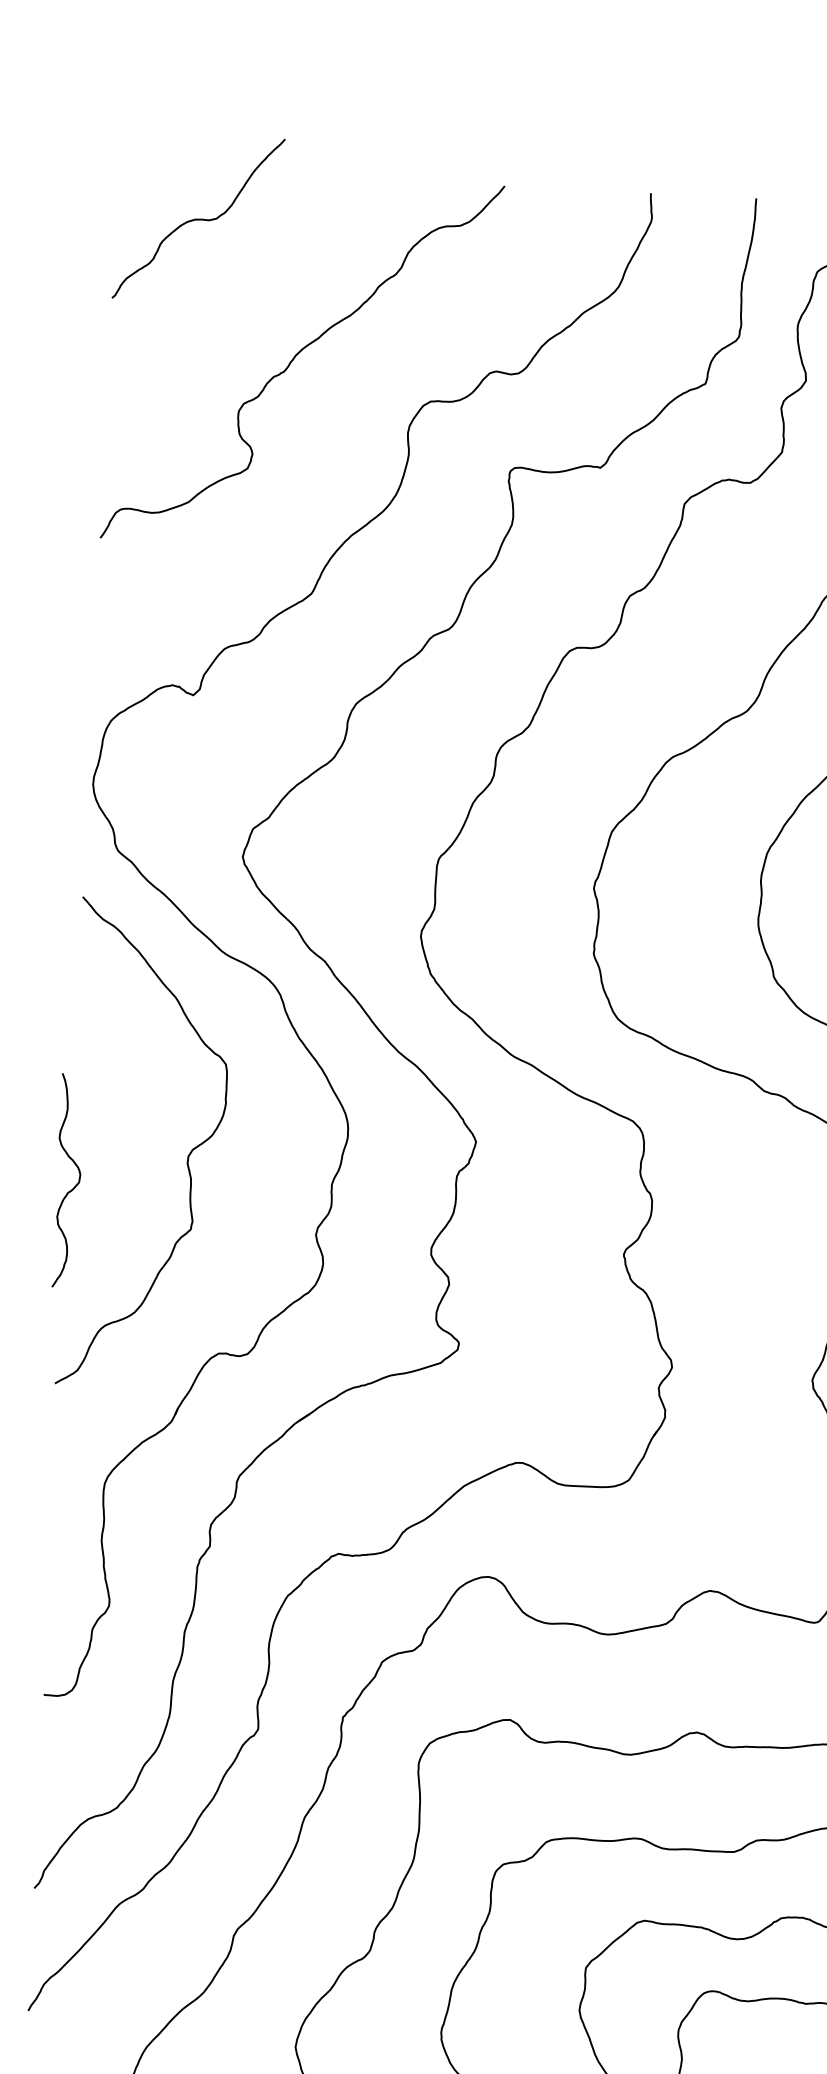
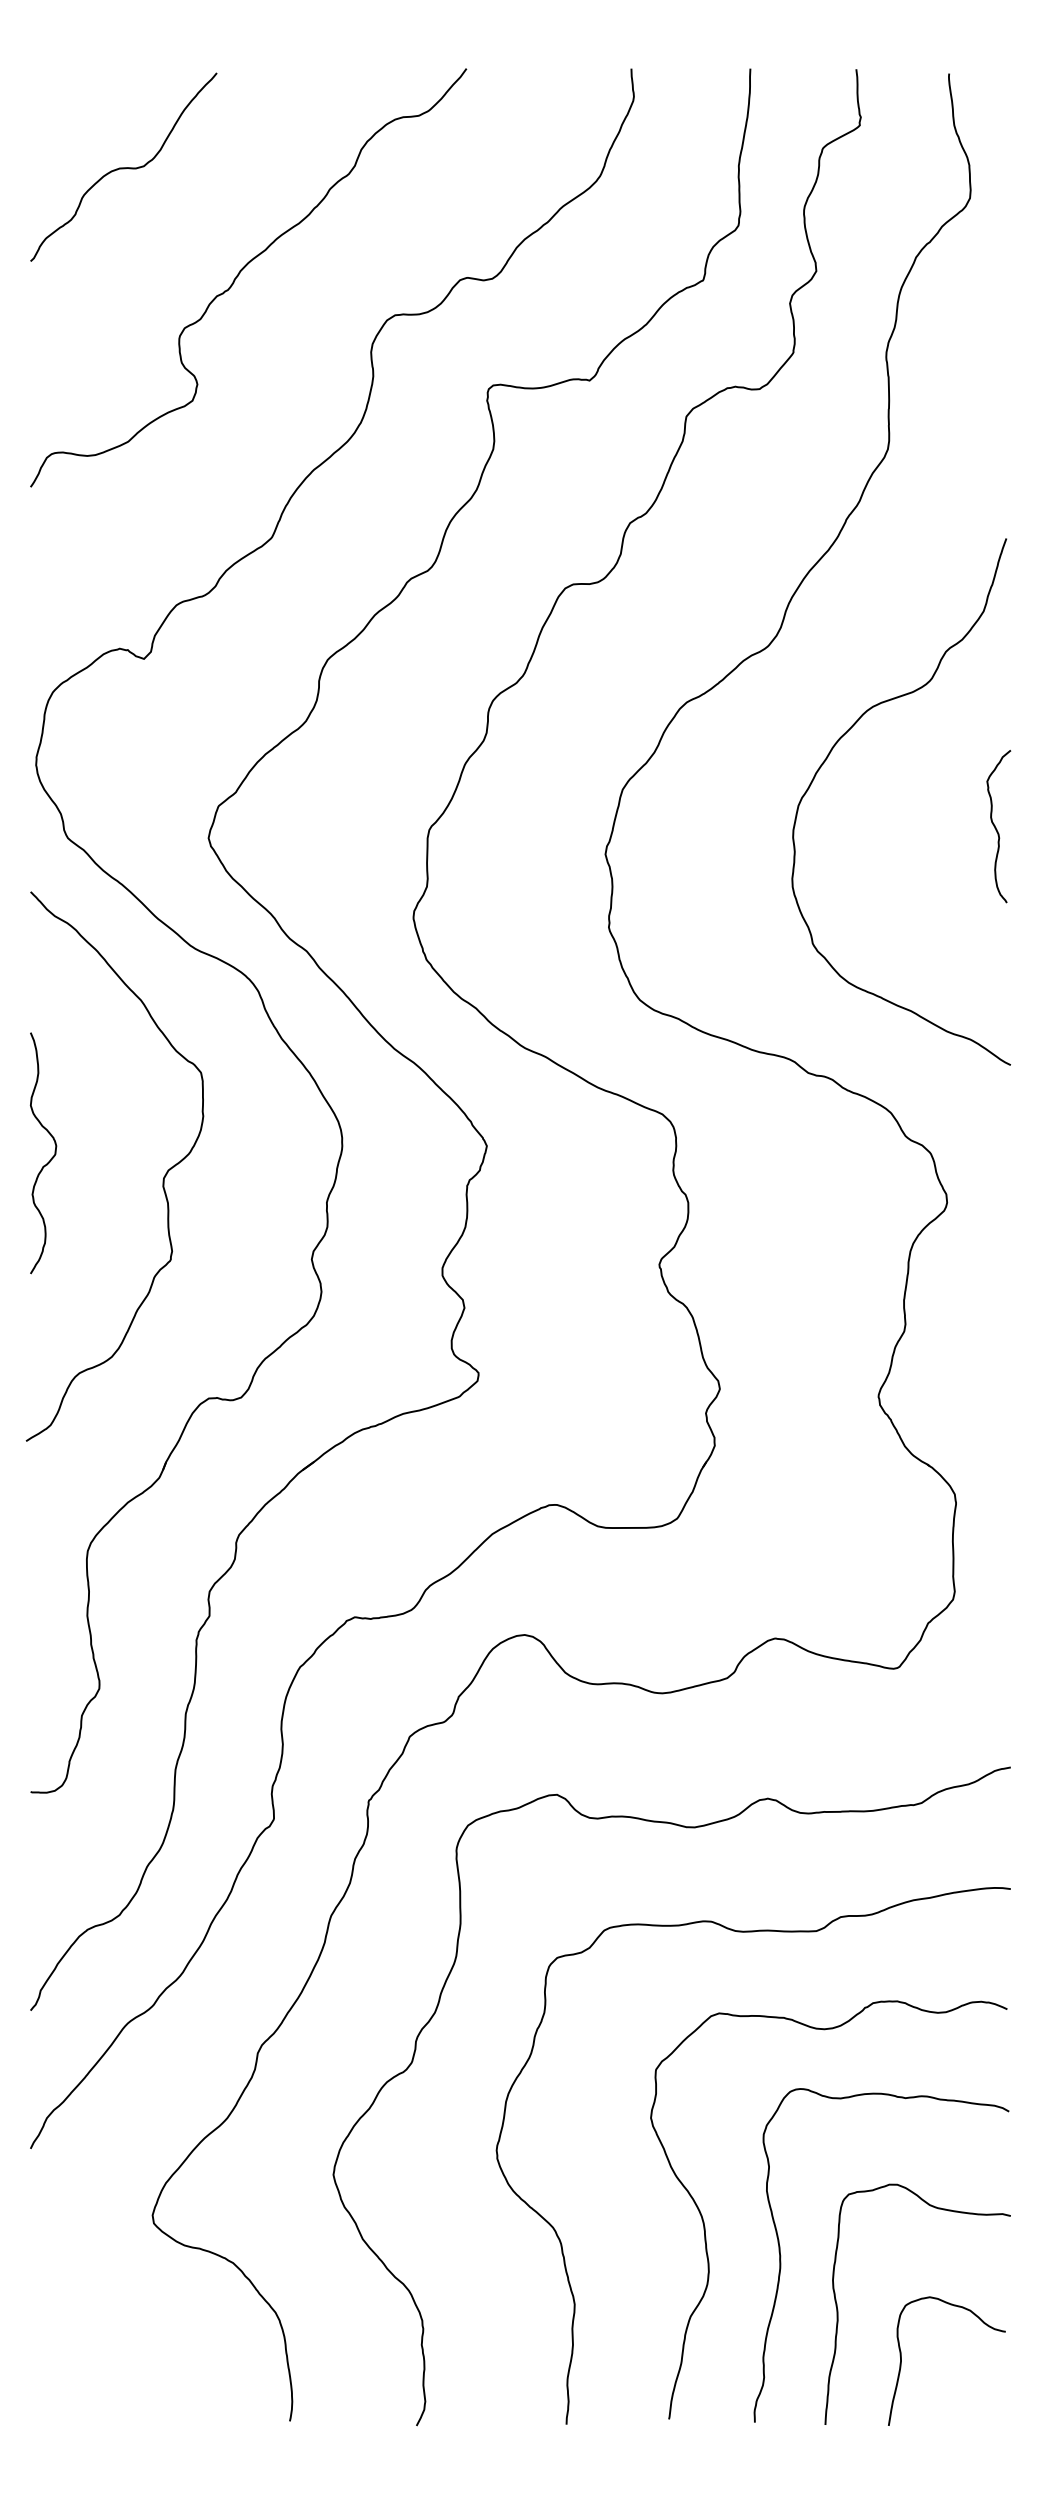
curve: (198, 218) -> (123, 167), moved
curve: (74, 1185) -> (50, 1158), moved

